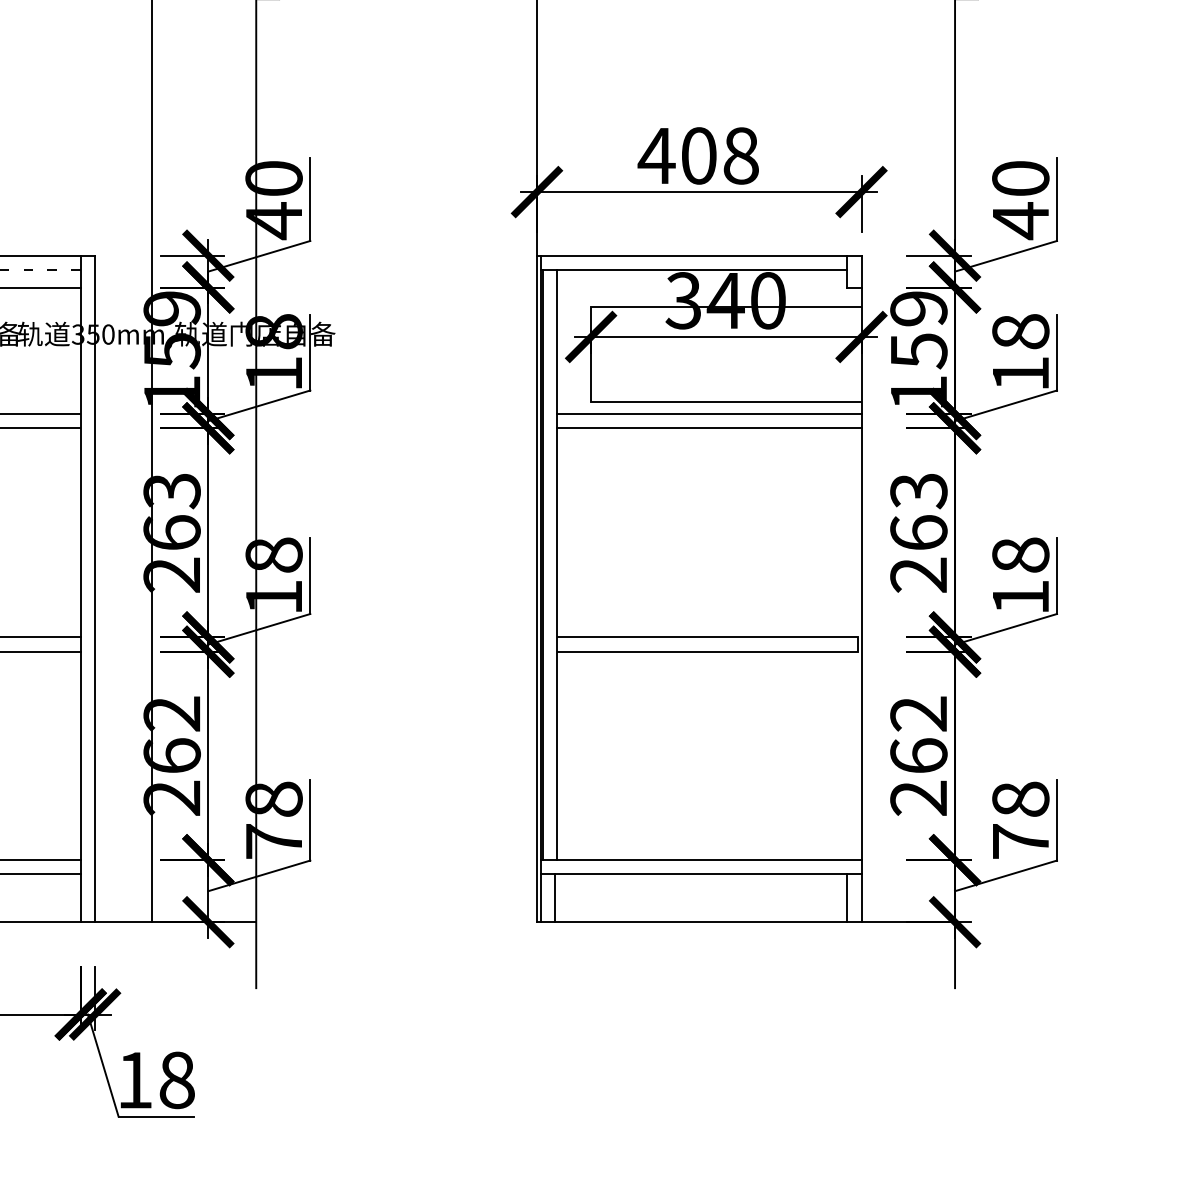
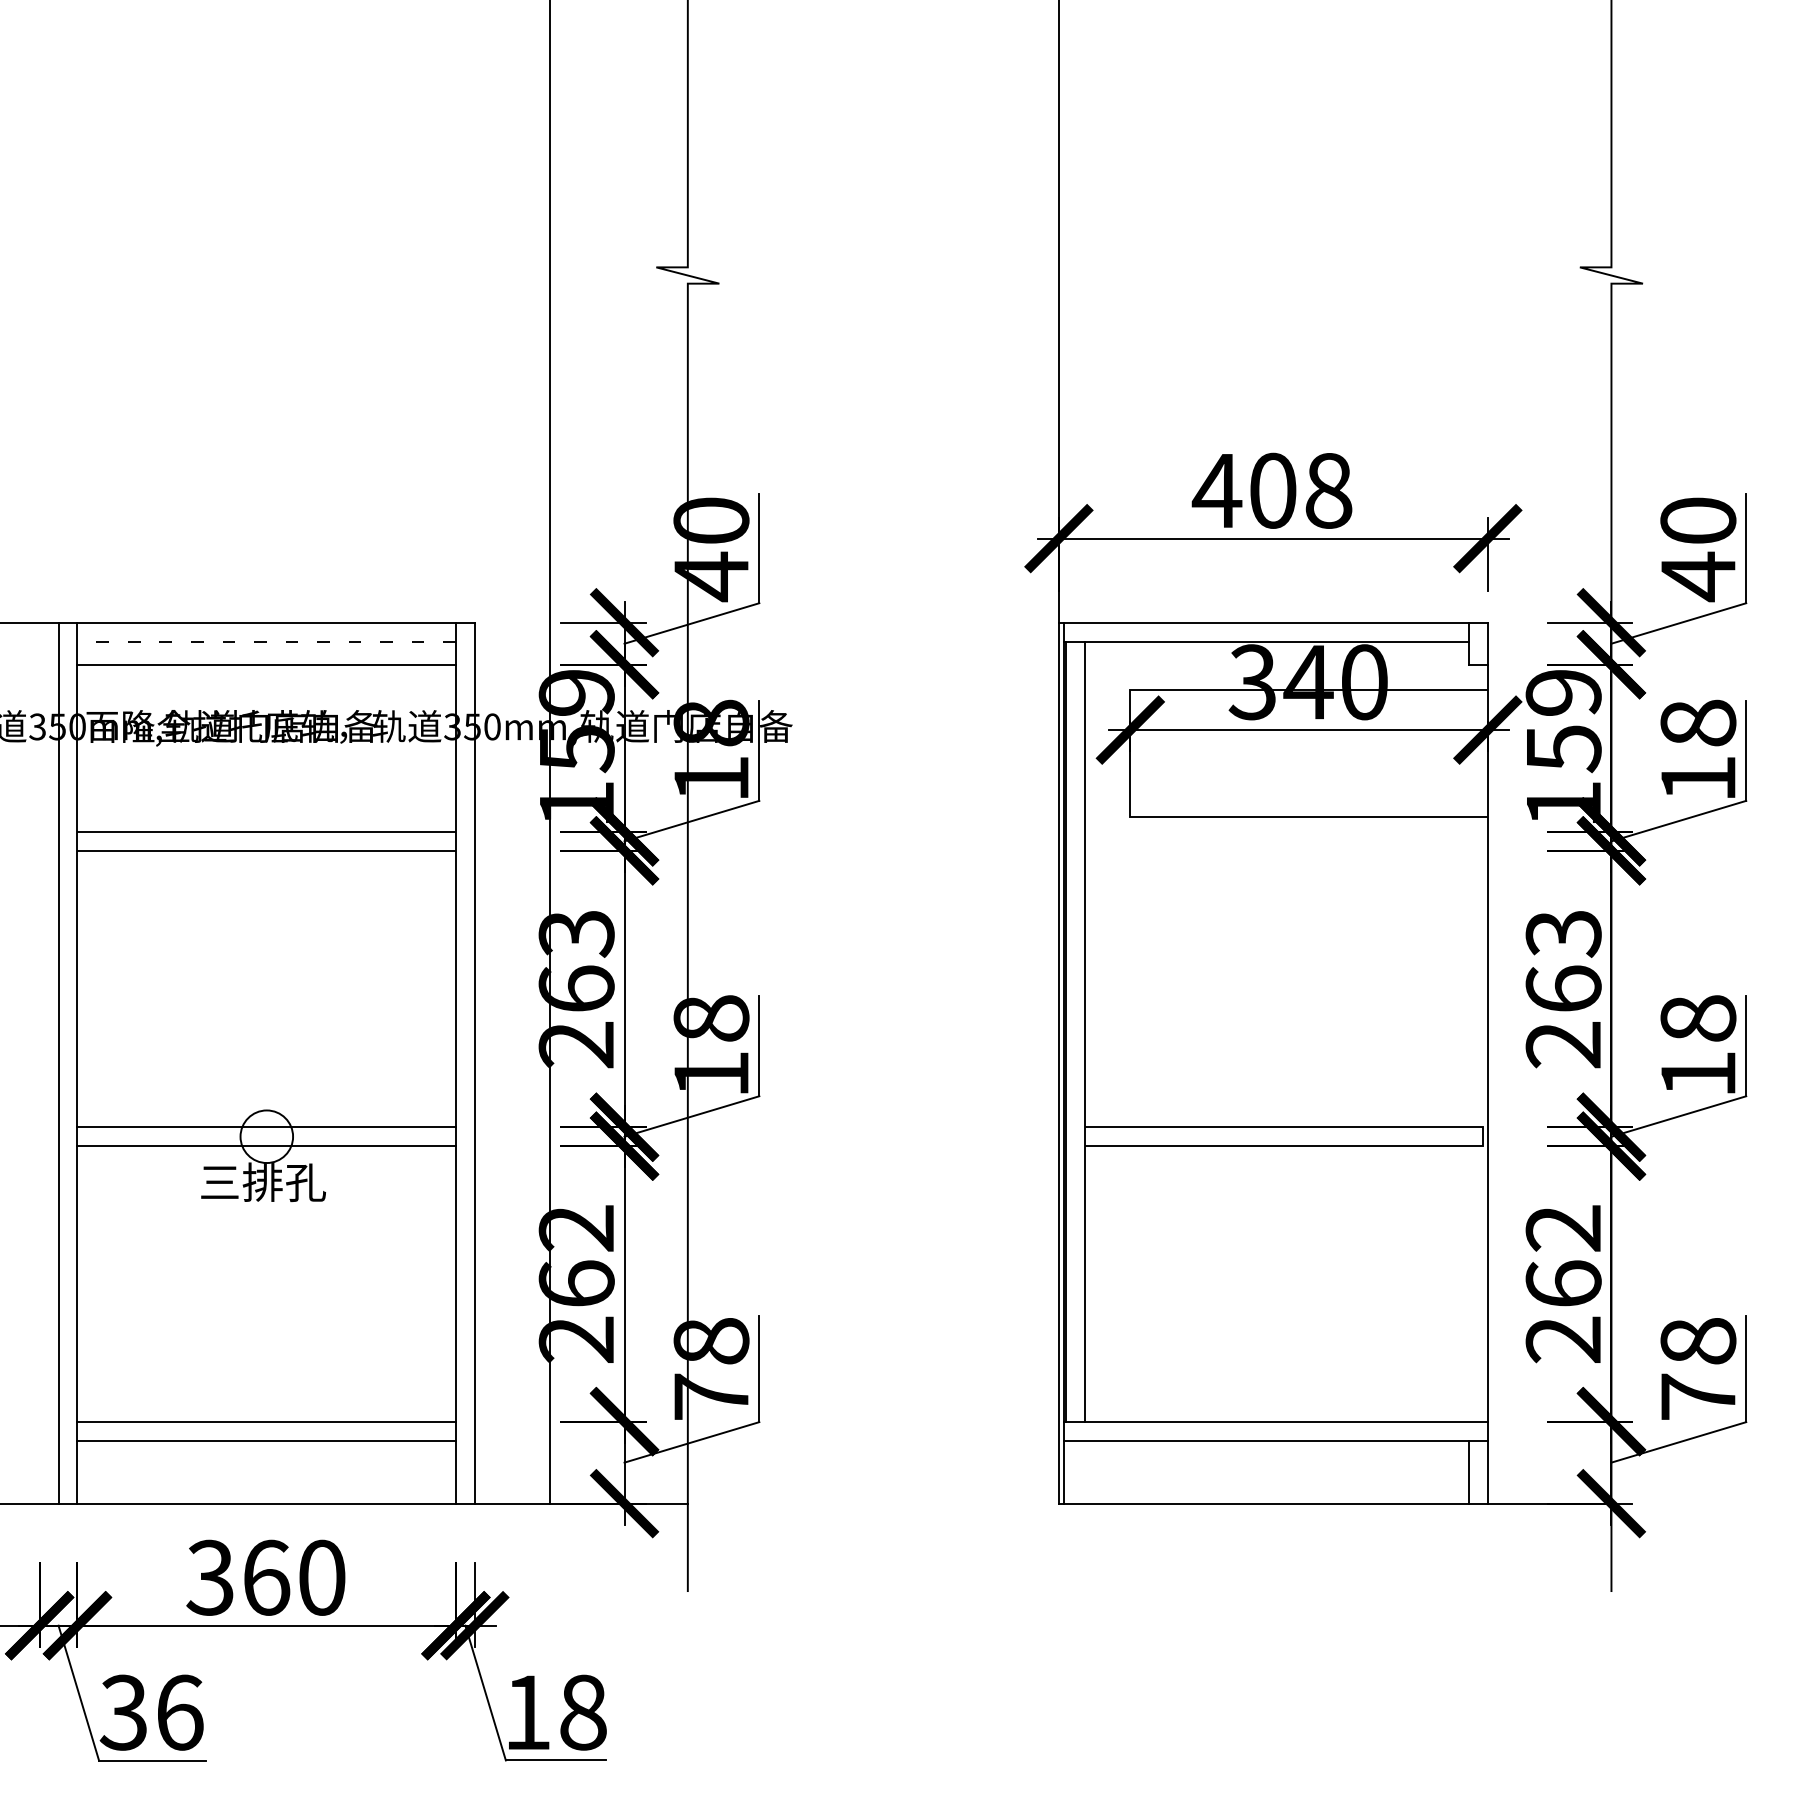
line: (709, 413) -> (1286, 831), removed
line: (709, 428) -> (1286, 850), removed
line: (555, 897) -> (1083, 1471), removed

